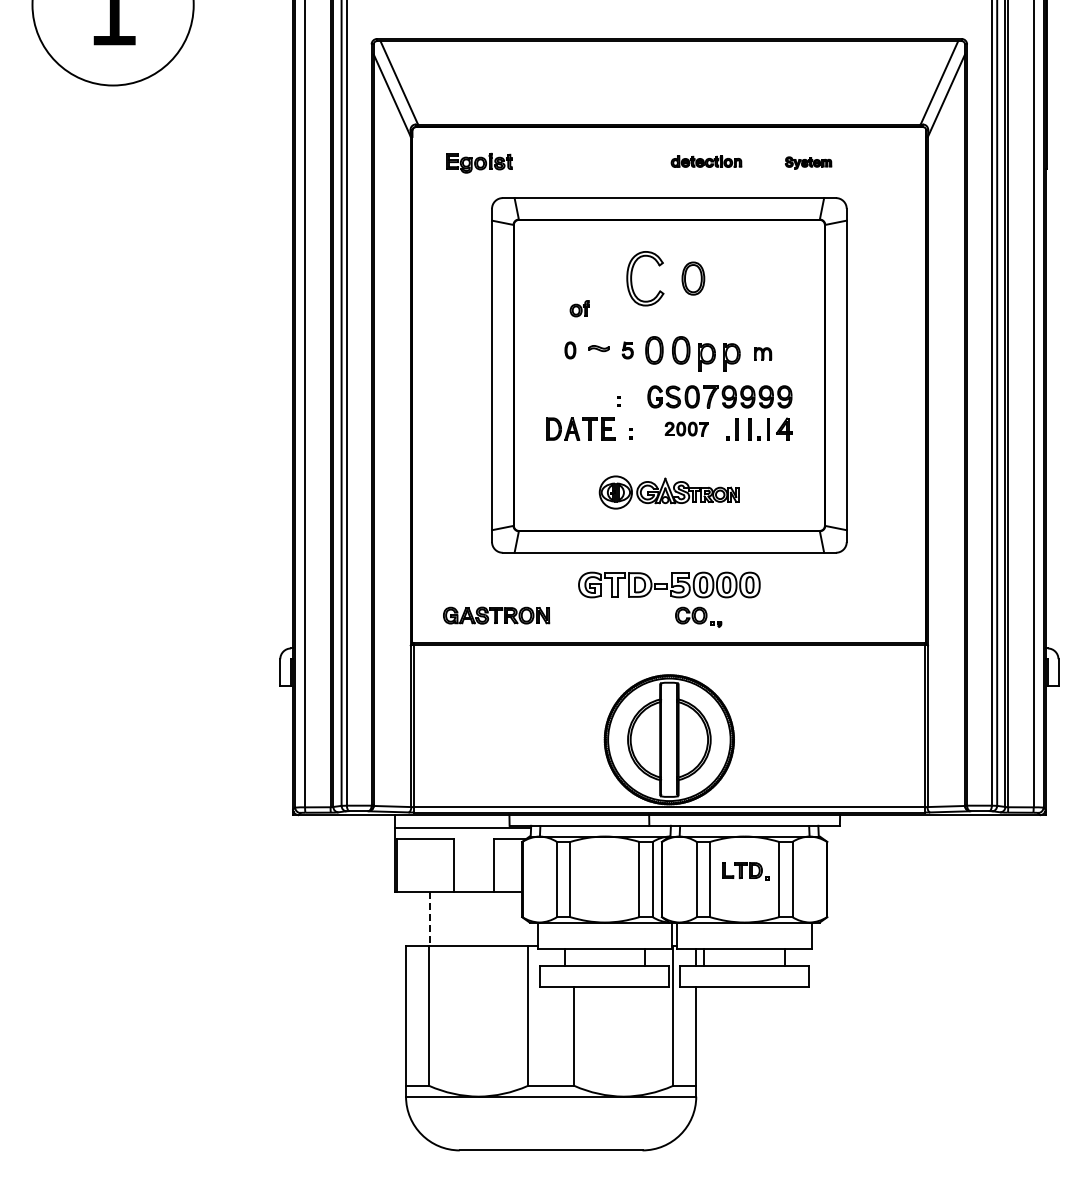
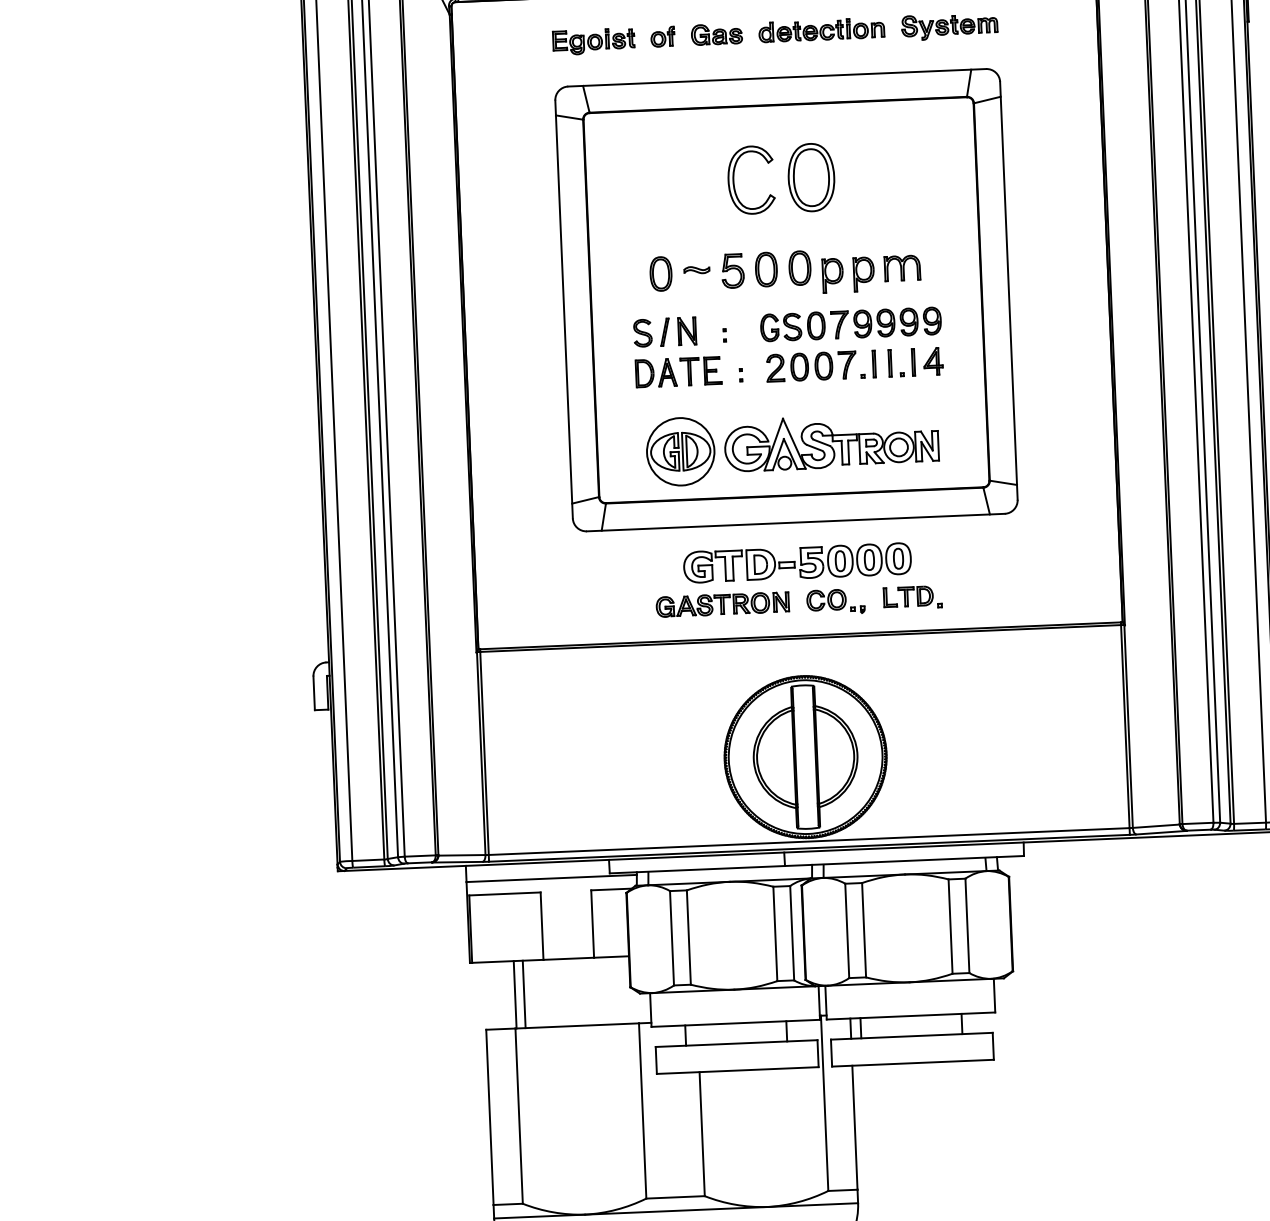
part: (622, 161) -> (716, 34), added
part: (706, 161) -> (821, 29), size x1.43
part: (479, 162) -> (593, 40), moved
part: (808, 162) -> (949, 25), size x1.67
part: (693, 278) -> (811, 177), size x1.67
part: (579, 308) -> (662, 36), moved
part: (570, 350) -> (661, 274), size x1.67
part: (627, 350) -> (732, 271), size x1.67
part: (762, 353) -> (902, 267), size x1.67
part: (571, 396) -> (664, 331), added
part: (686, 428) -> (810, 365), size x1.67
part: (669, 492) -> (792, 446), size x1.67
part: (496, 615) -> (722, 604), moved
part: (745, 871) -> (912, 597), moved
line: (430, 919) -> (515, 995), dashed -> solid
line: (437, 919) -> (524, 994), added

